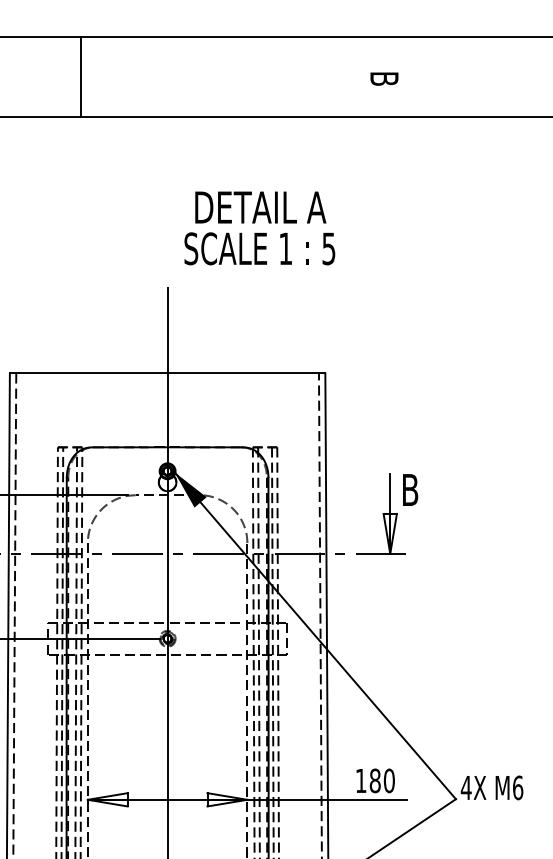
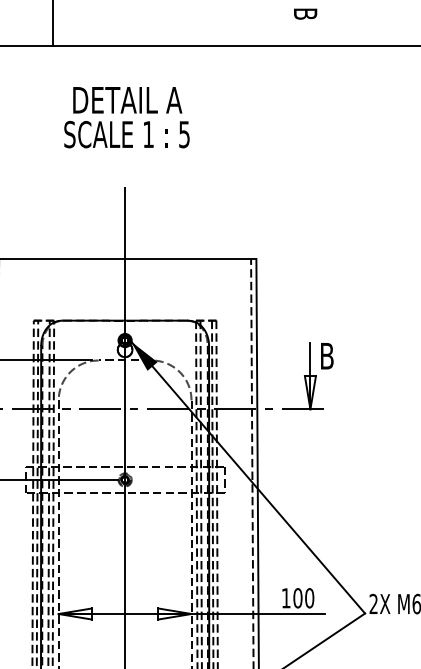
text: (259, 228) -> (126, 117), moved
text: (374, 780) -> (297, 597), 180 -> 100
text: (465, 787) -> (373, 603), 4X -> 2X

